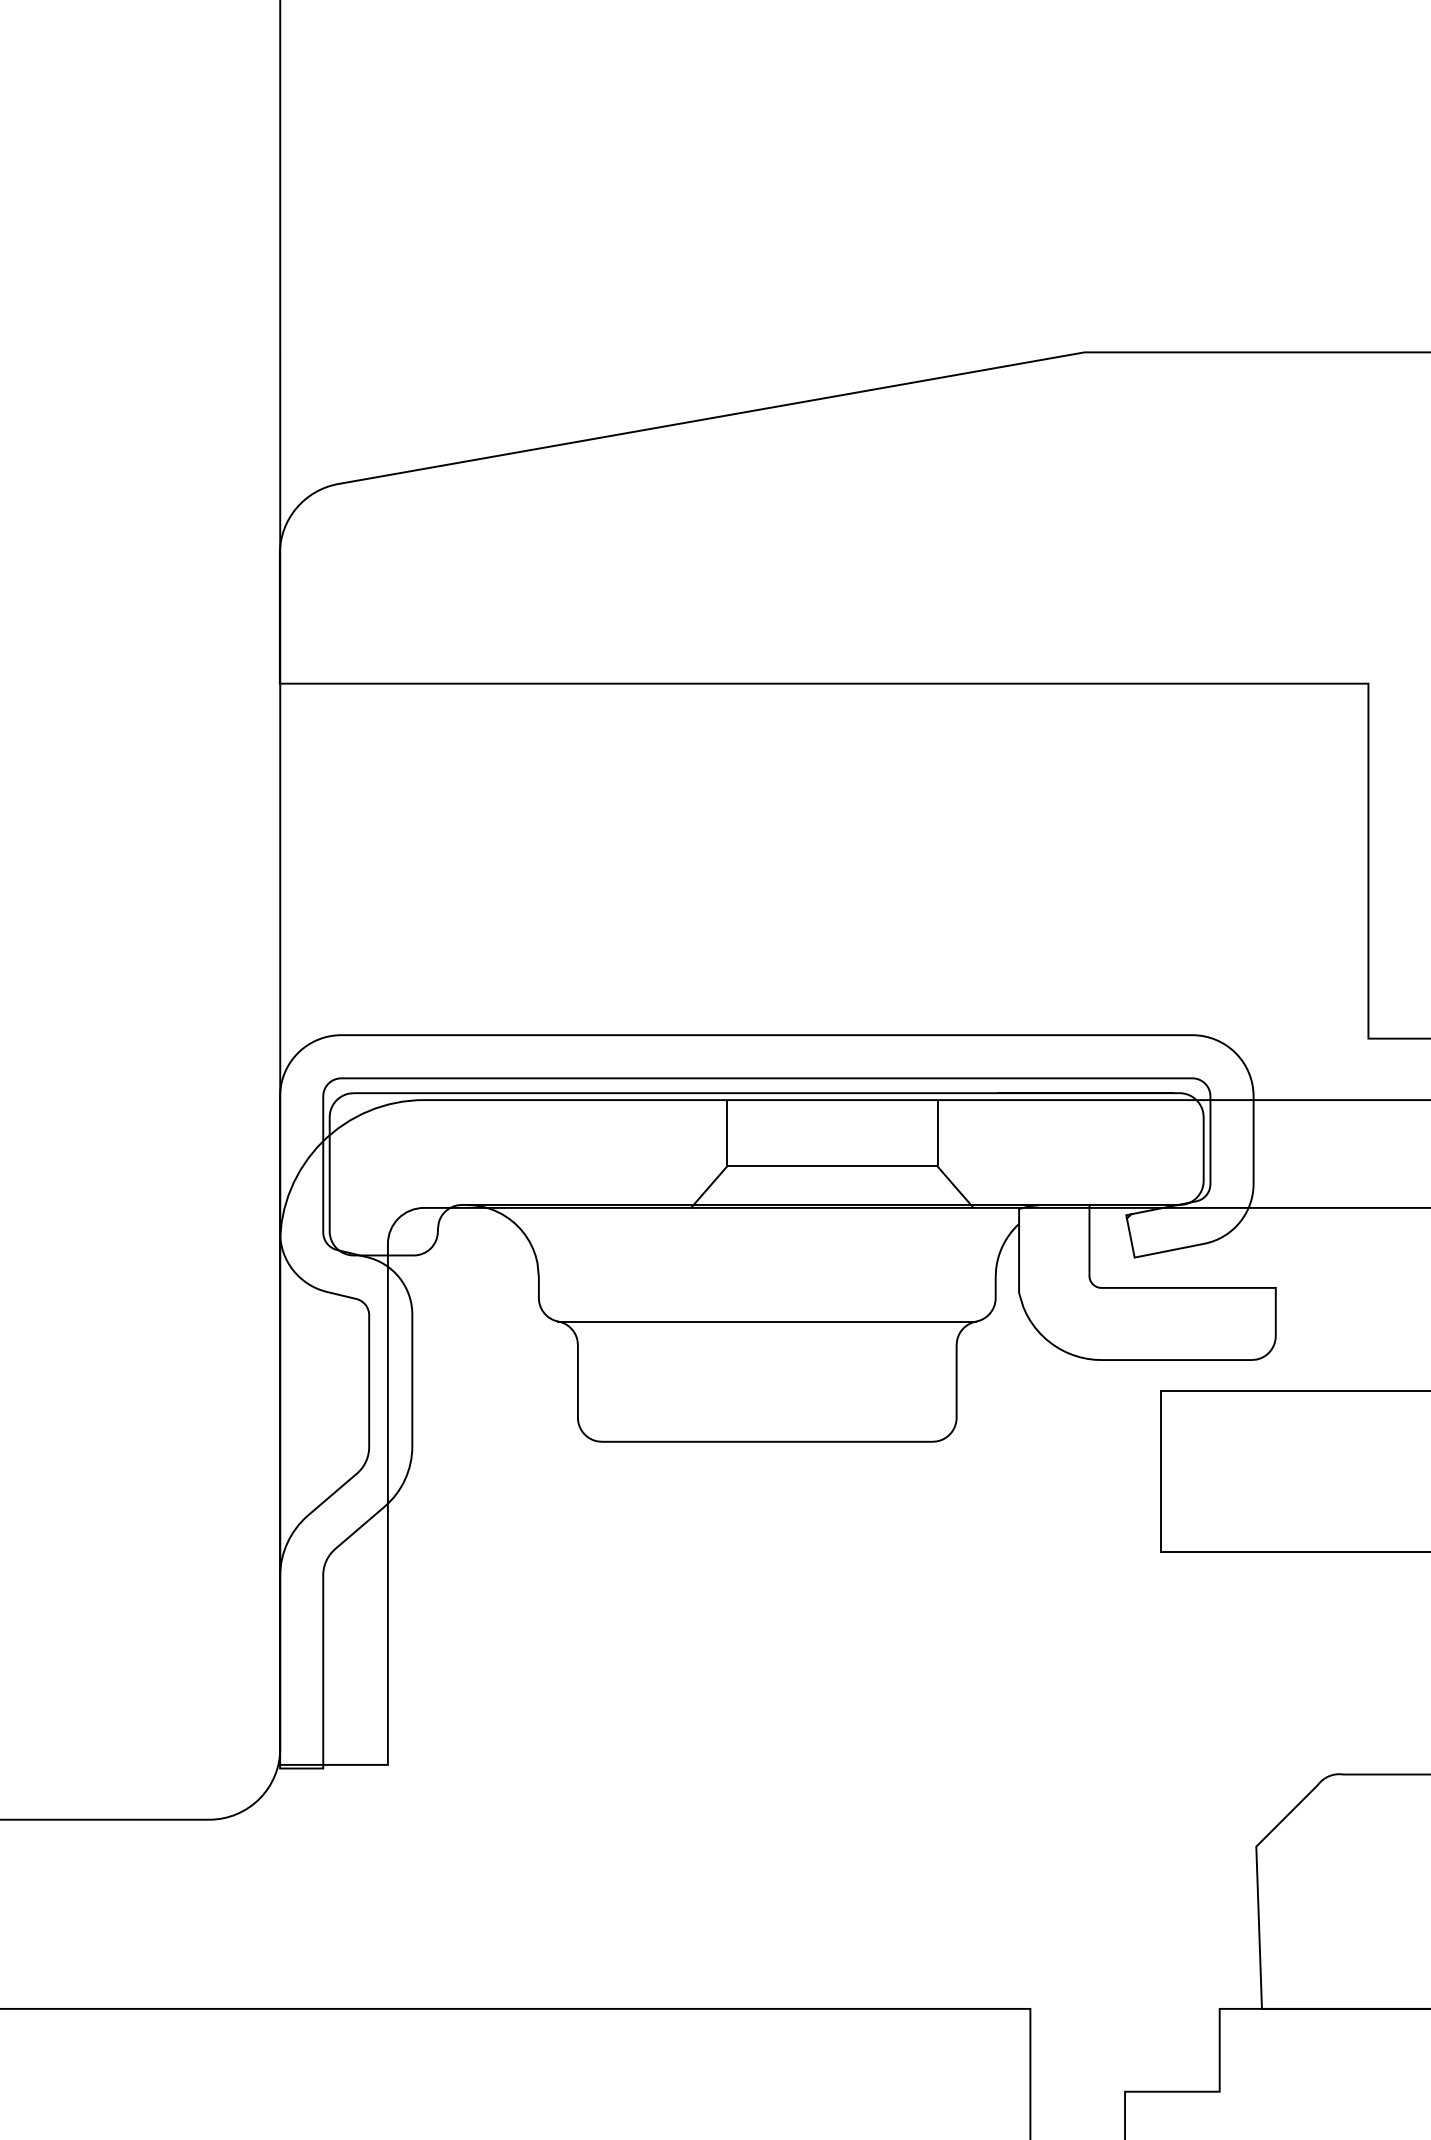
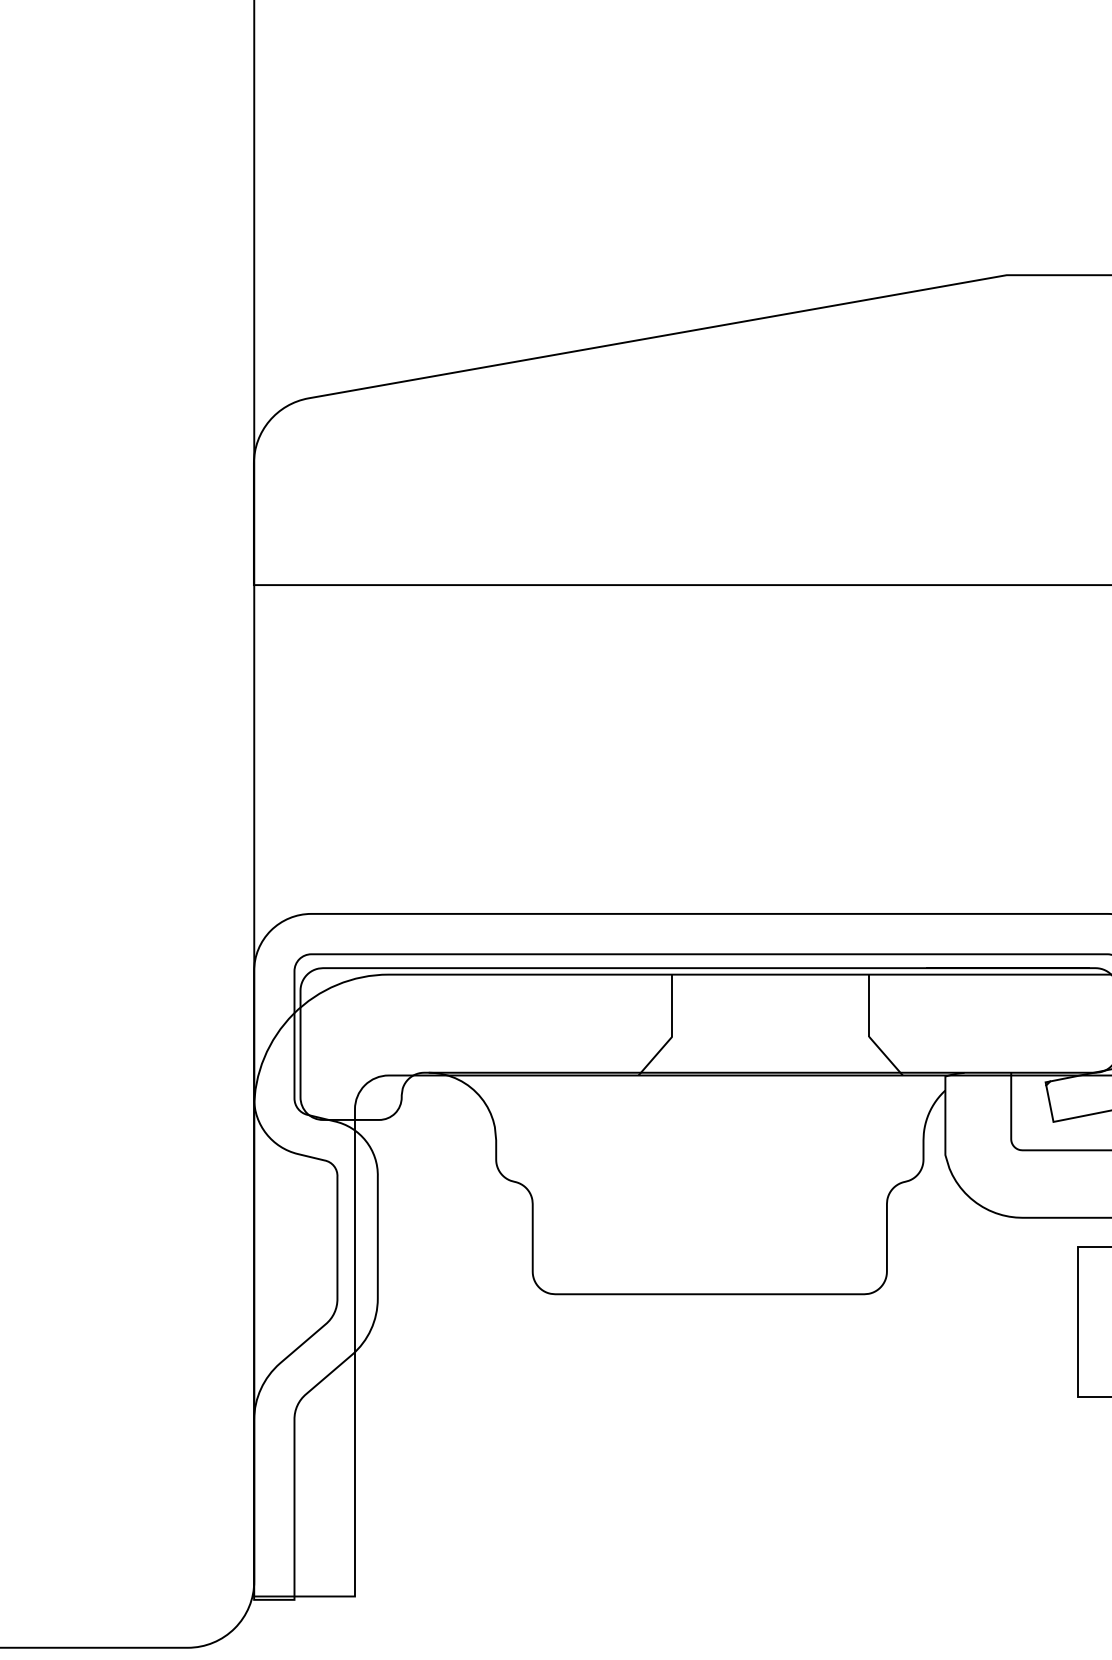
line: (832, 1166) -> (770, 1036), removed
line: (767, 1321) -> (710, 1181), removed

